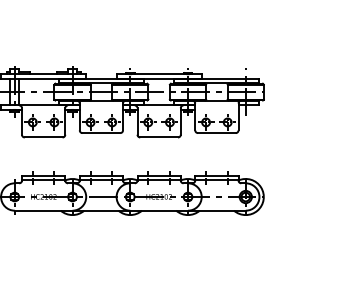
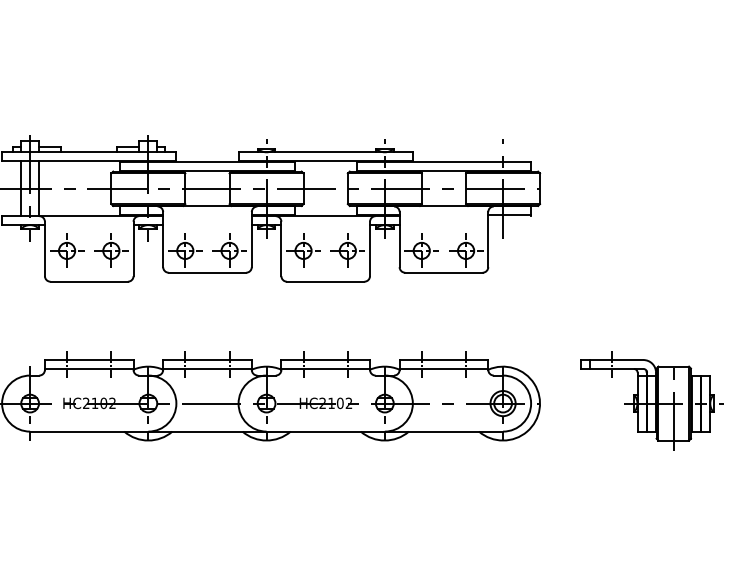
part: (317, 195) -> (649, 400), added

